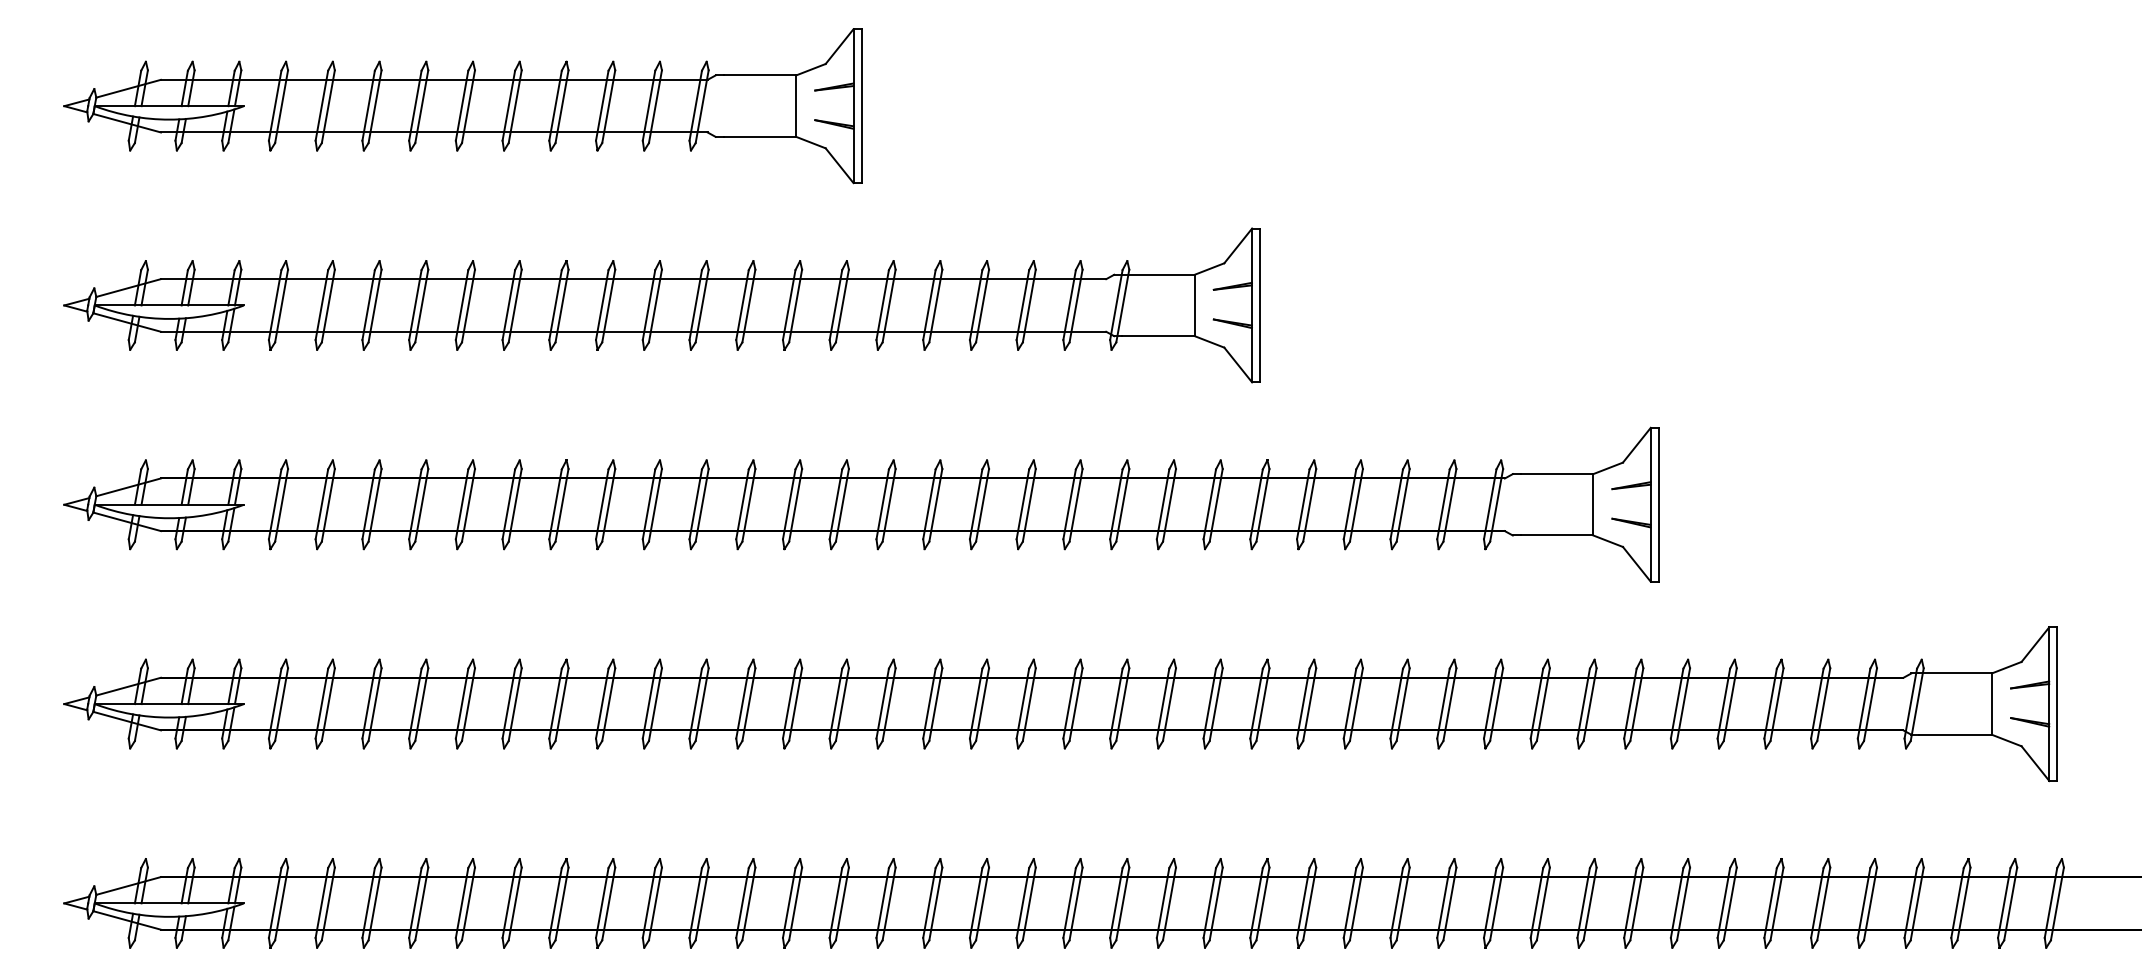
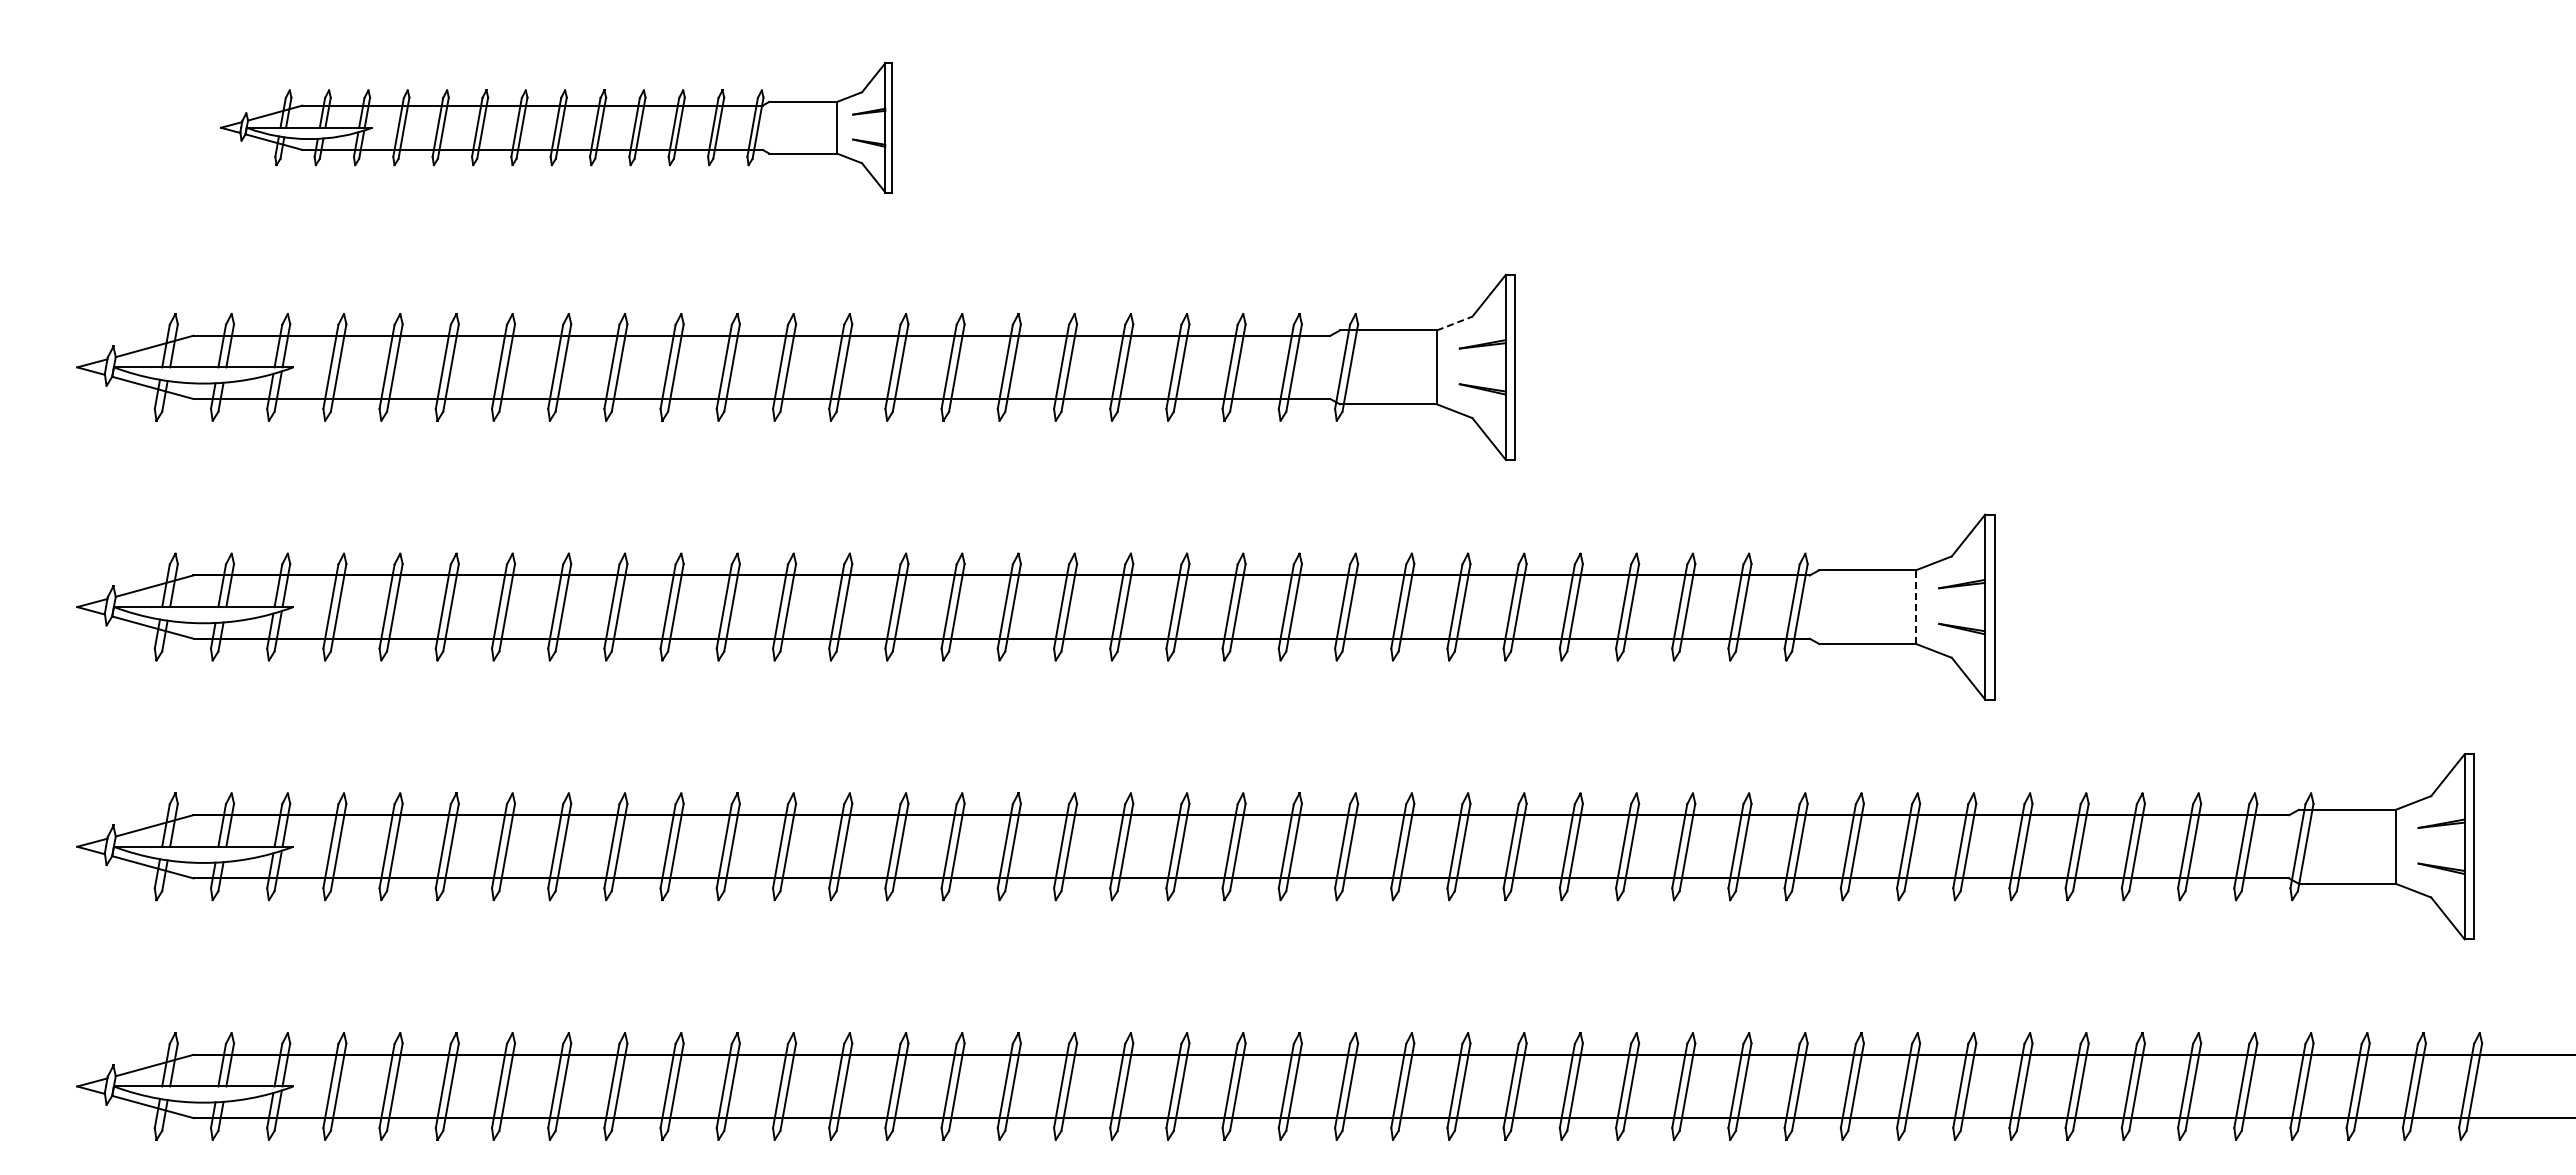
part: (462, 106) -> (556, 127), size x0.7
line: (1210, 268) -> (1455, 323), solid -> dashed
line: (1593, 505) -> (1916, 607), solid -> dashed

